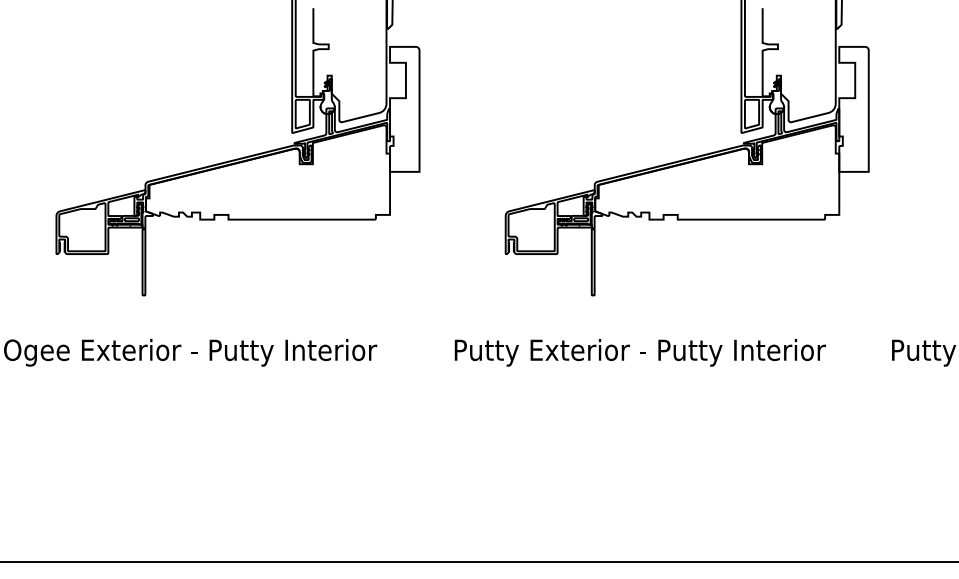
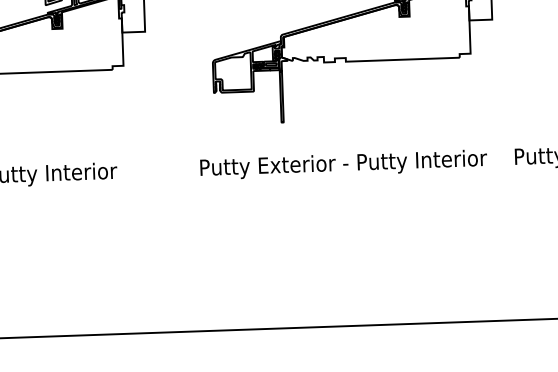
text: (639, 352) -> (343, 164), moved

